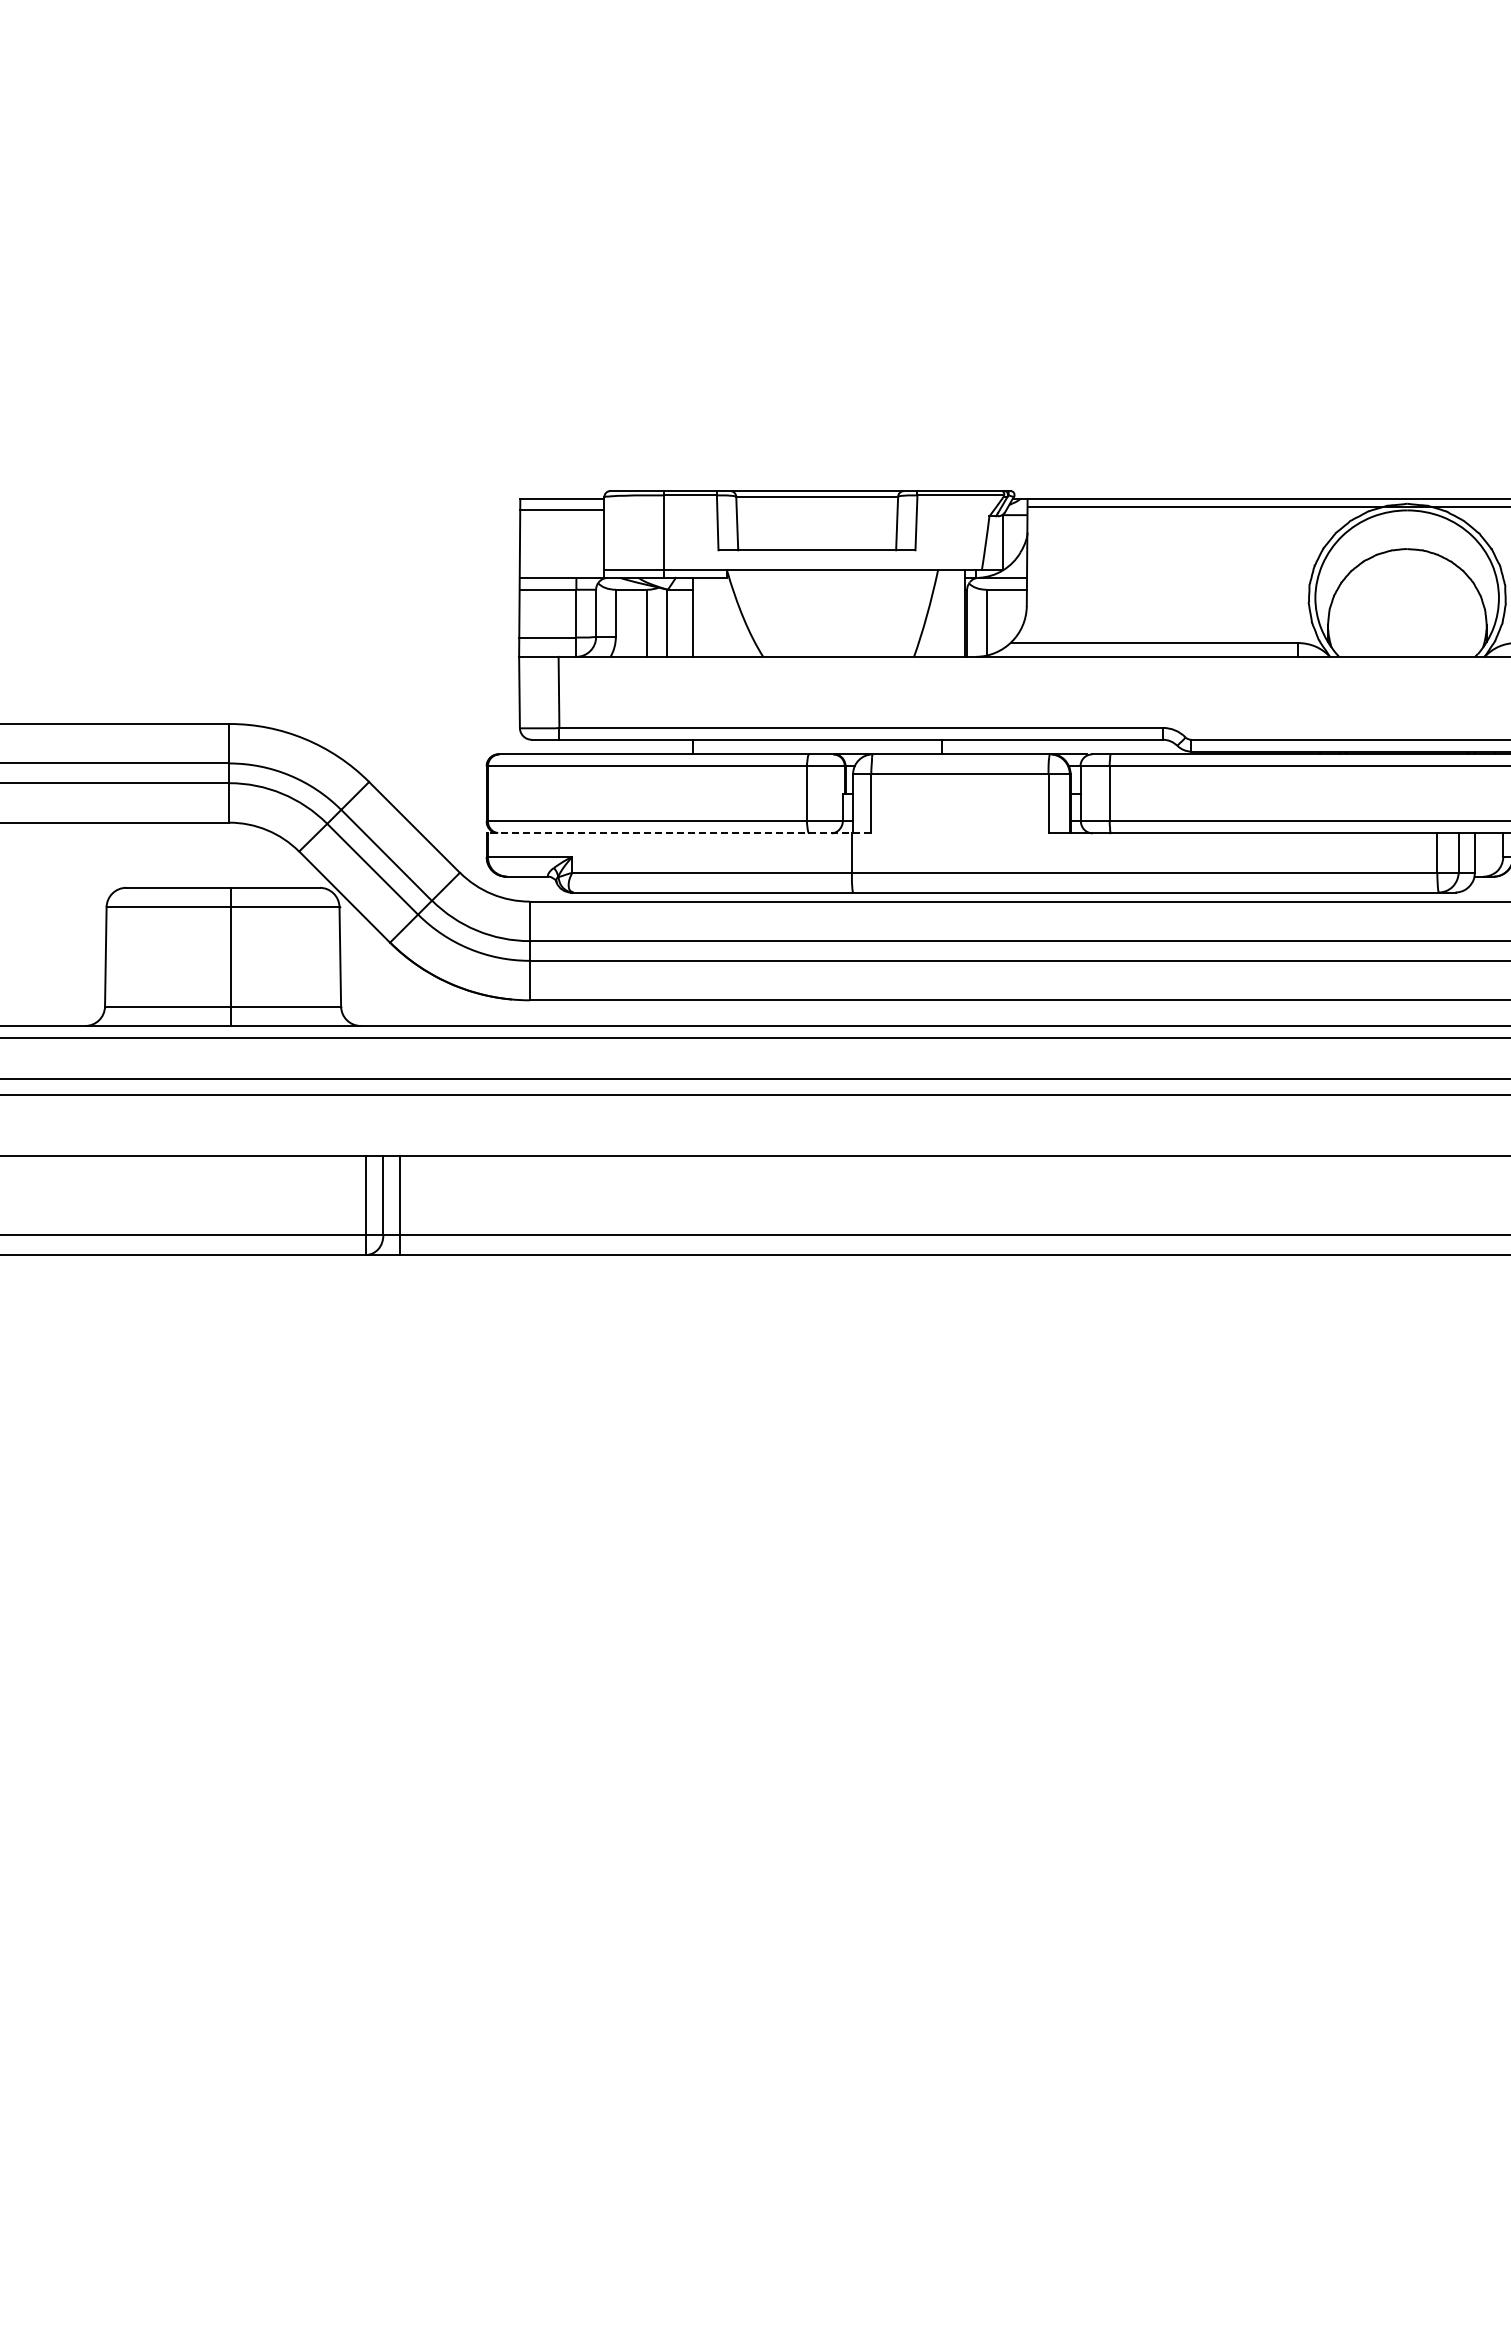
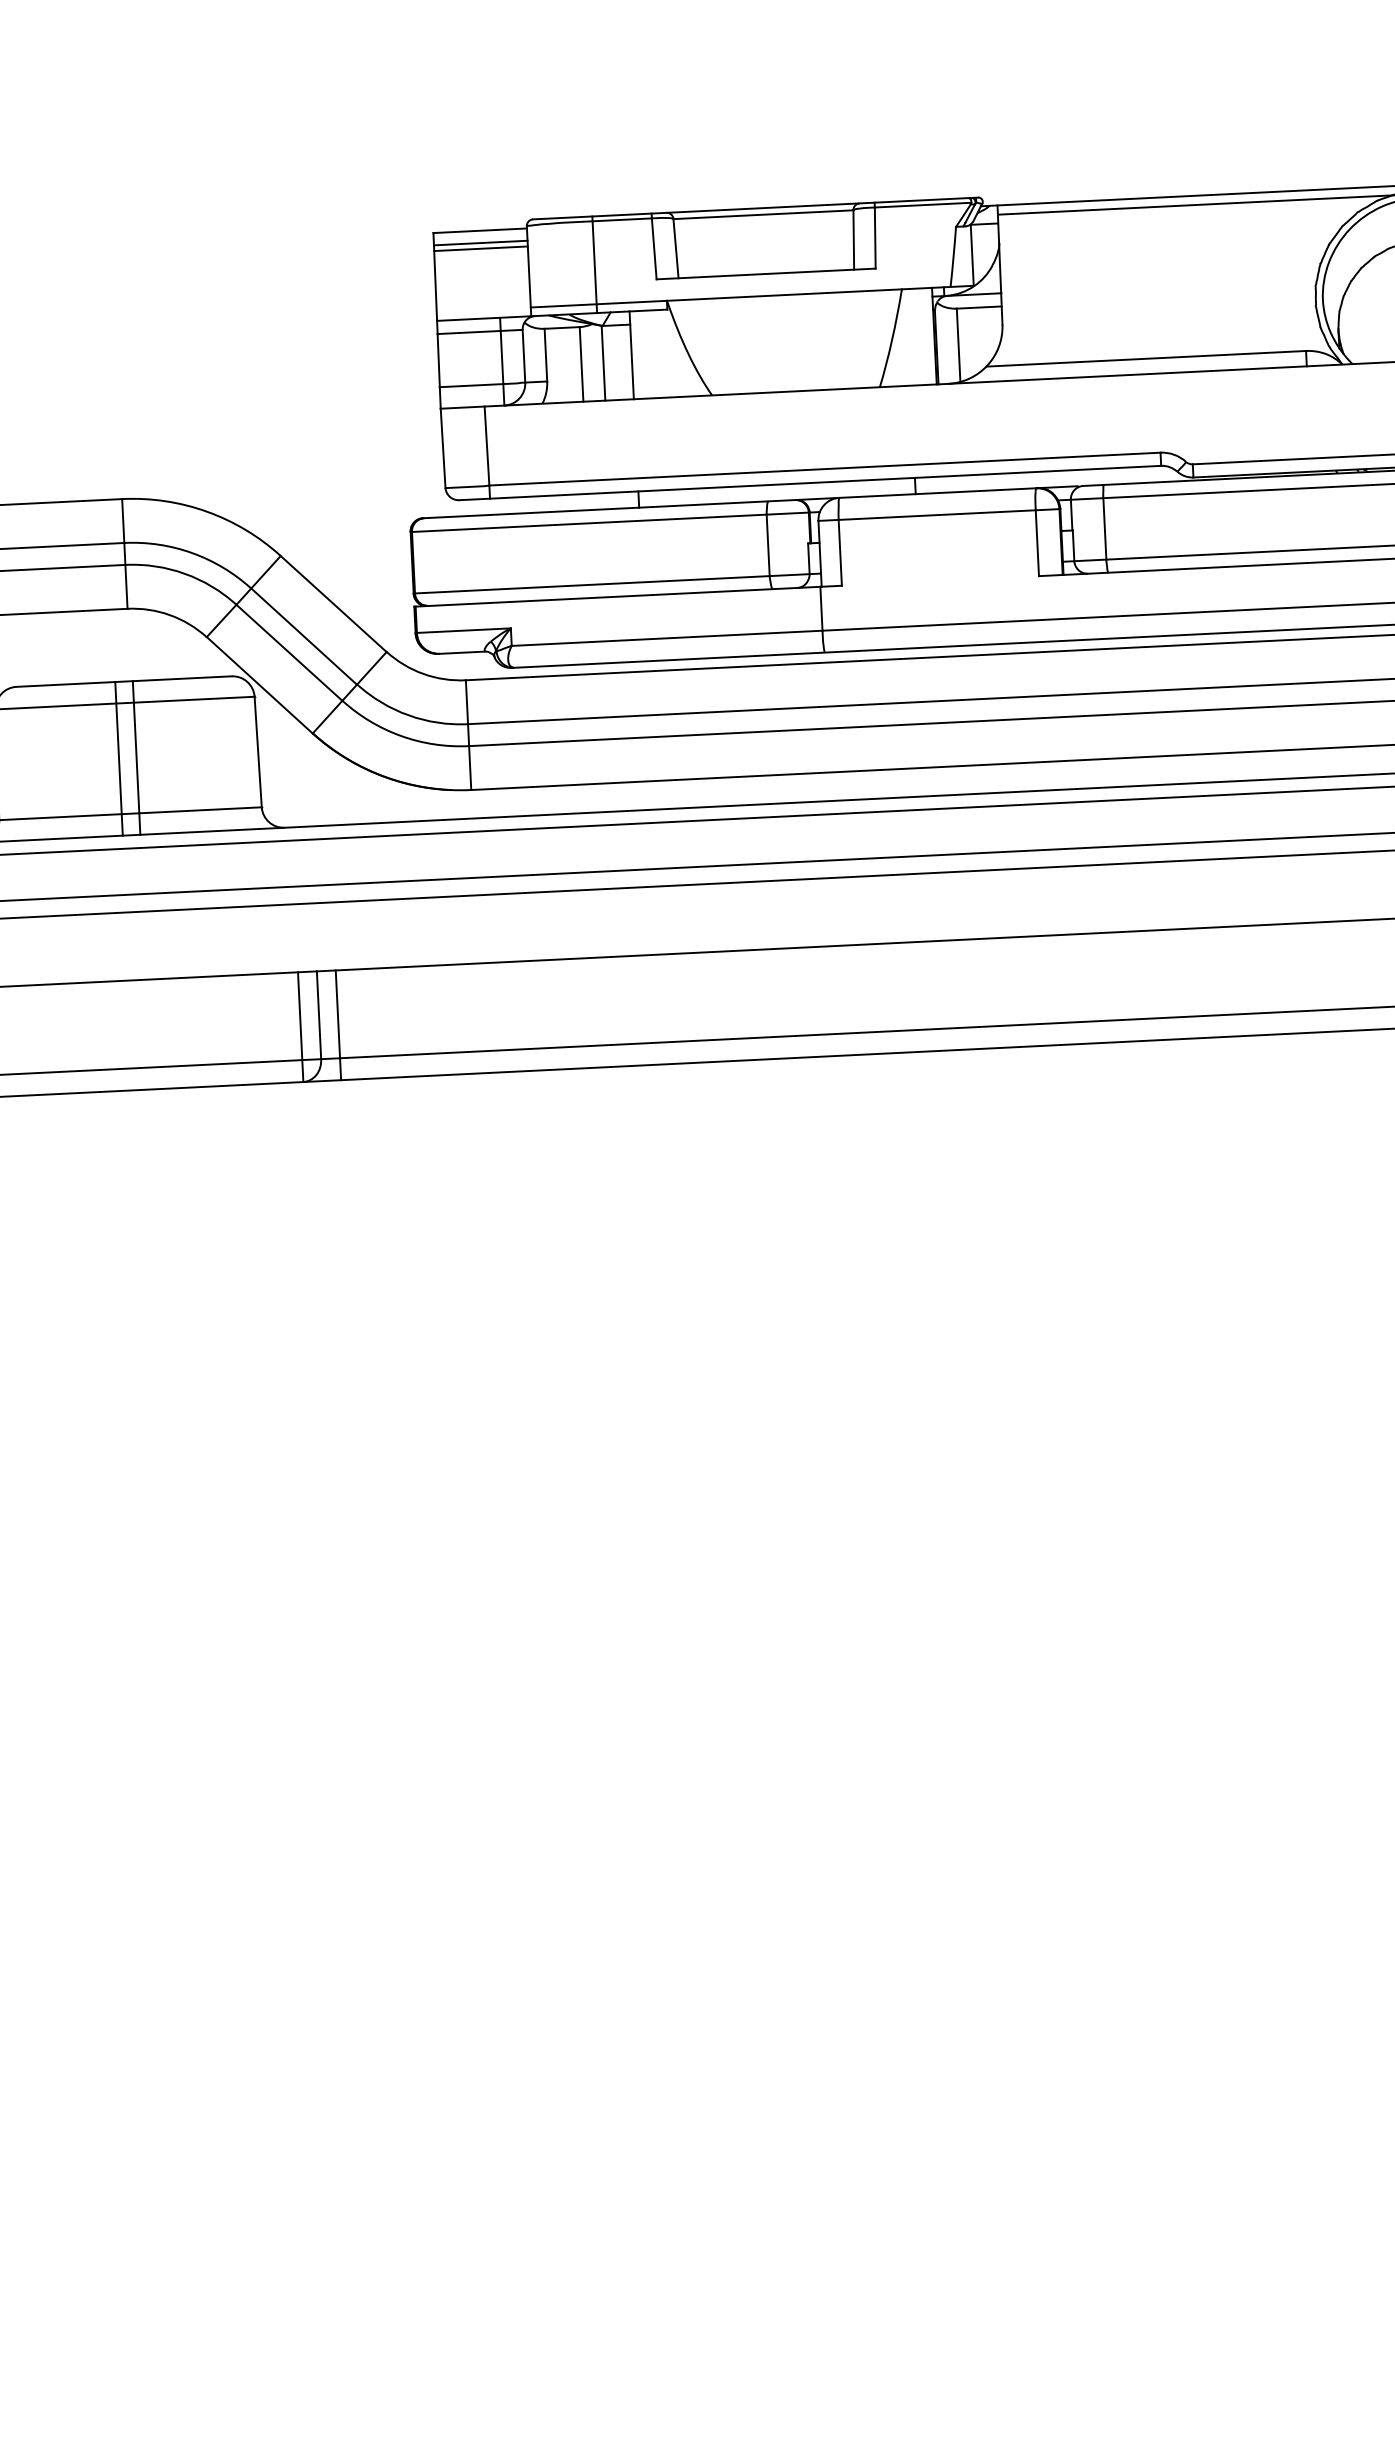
line: (562, 515) -> (481, 249), added
line: (678, 833) -> (627, 596), dashed -> solid
line: (215, 956) -> (119, 758), added

